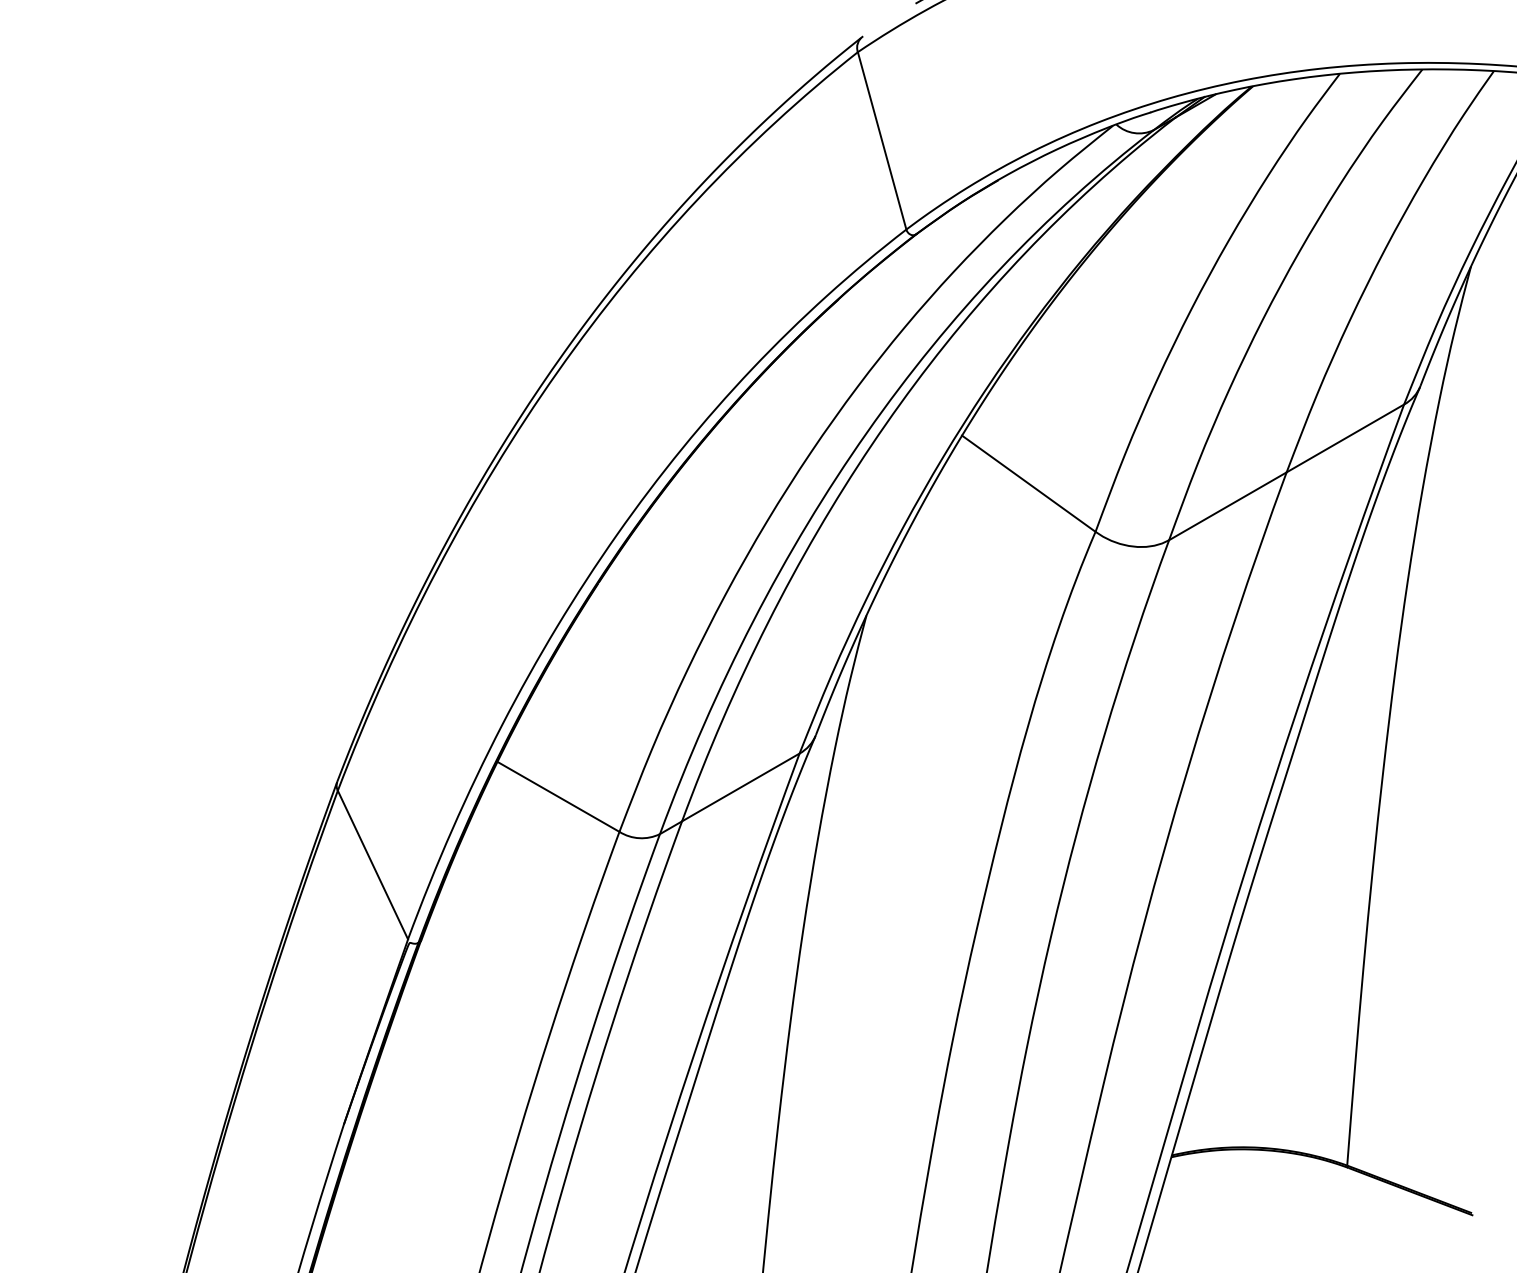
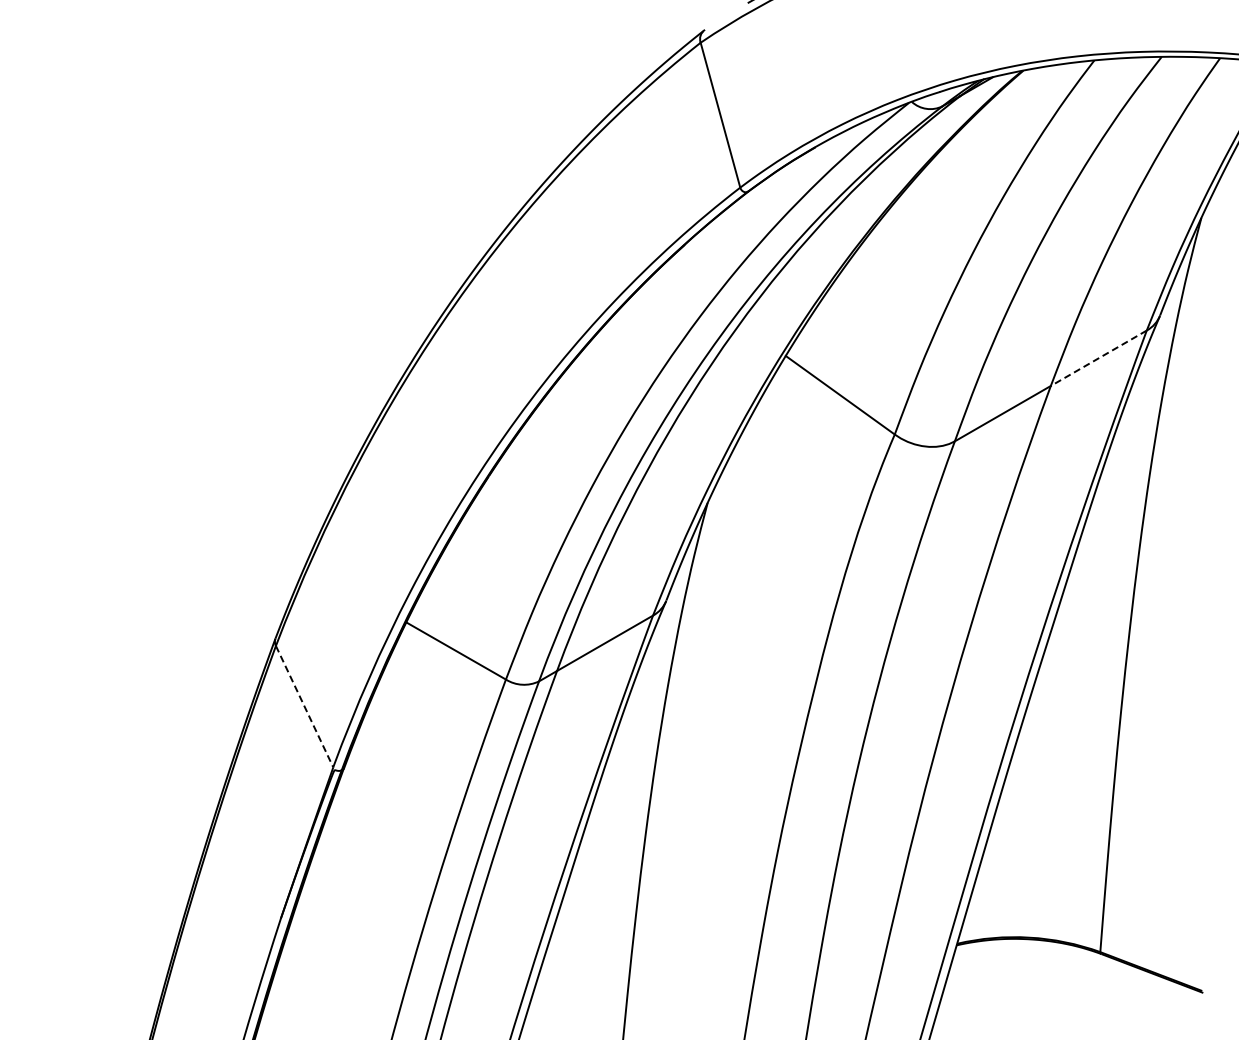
line: (1344, 438) -> (1098, 358), solid -> dashed
line: (372, 866) -> (304, 707), solid -> dashed

